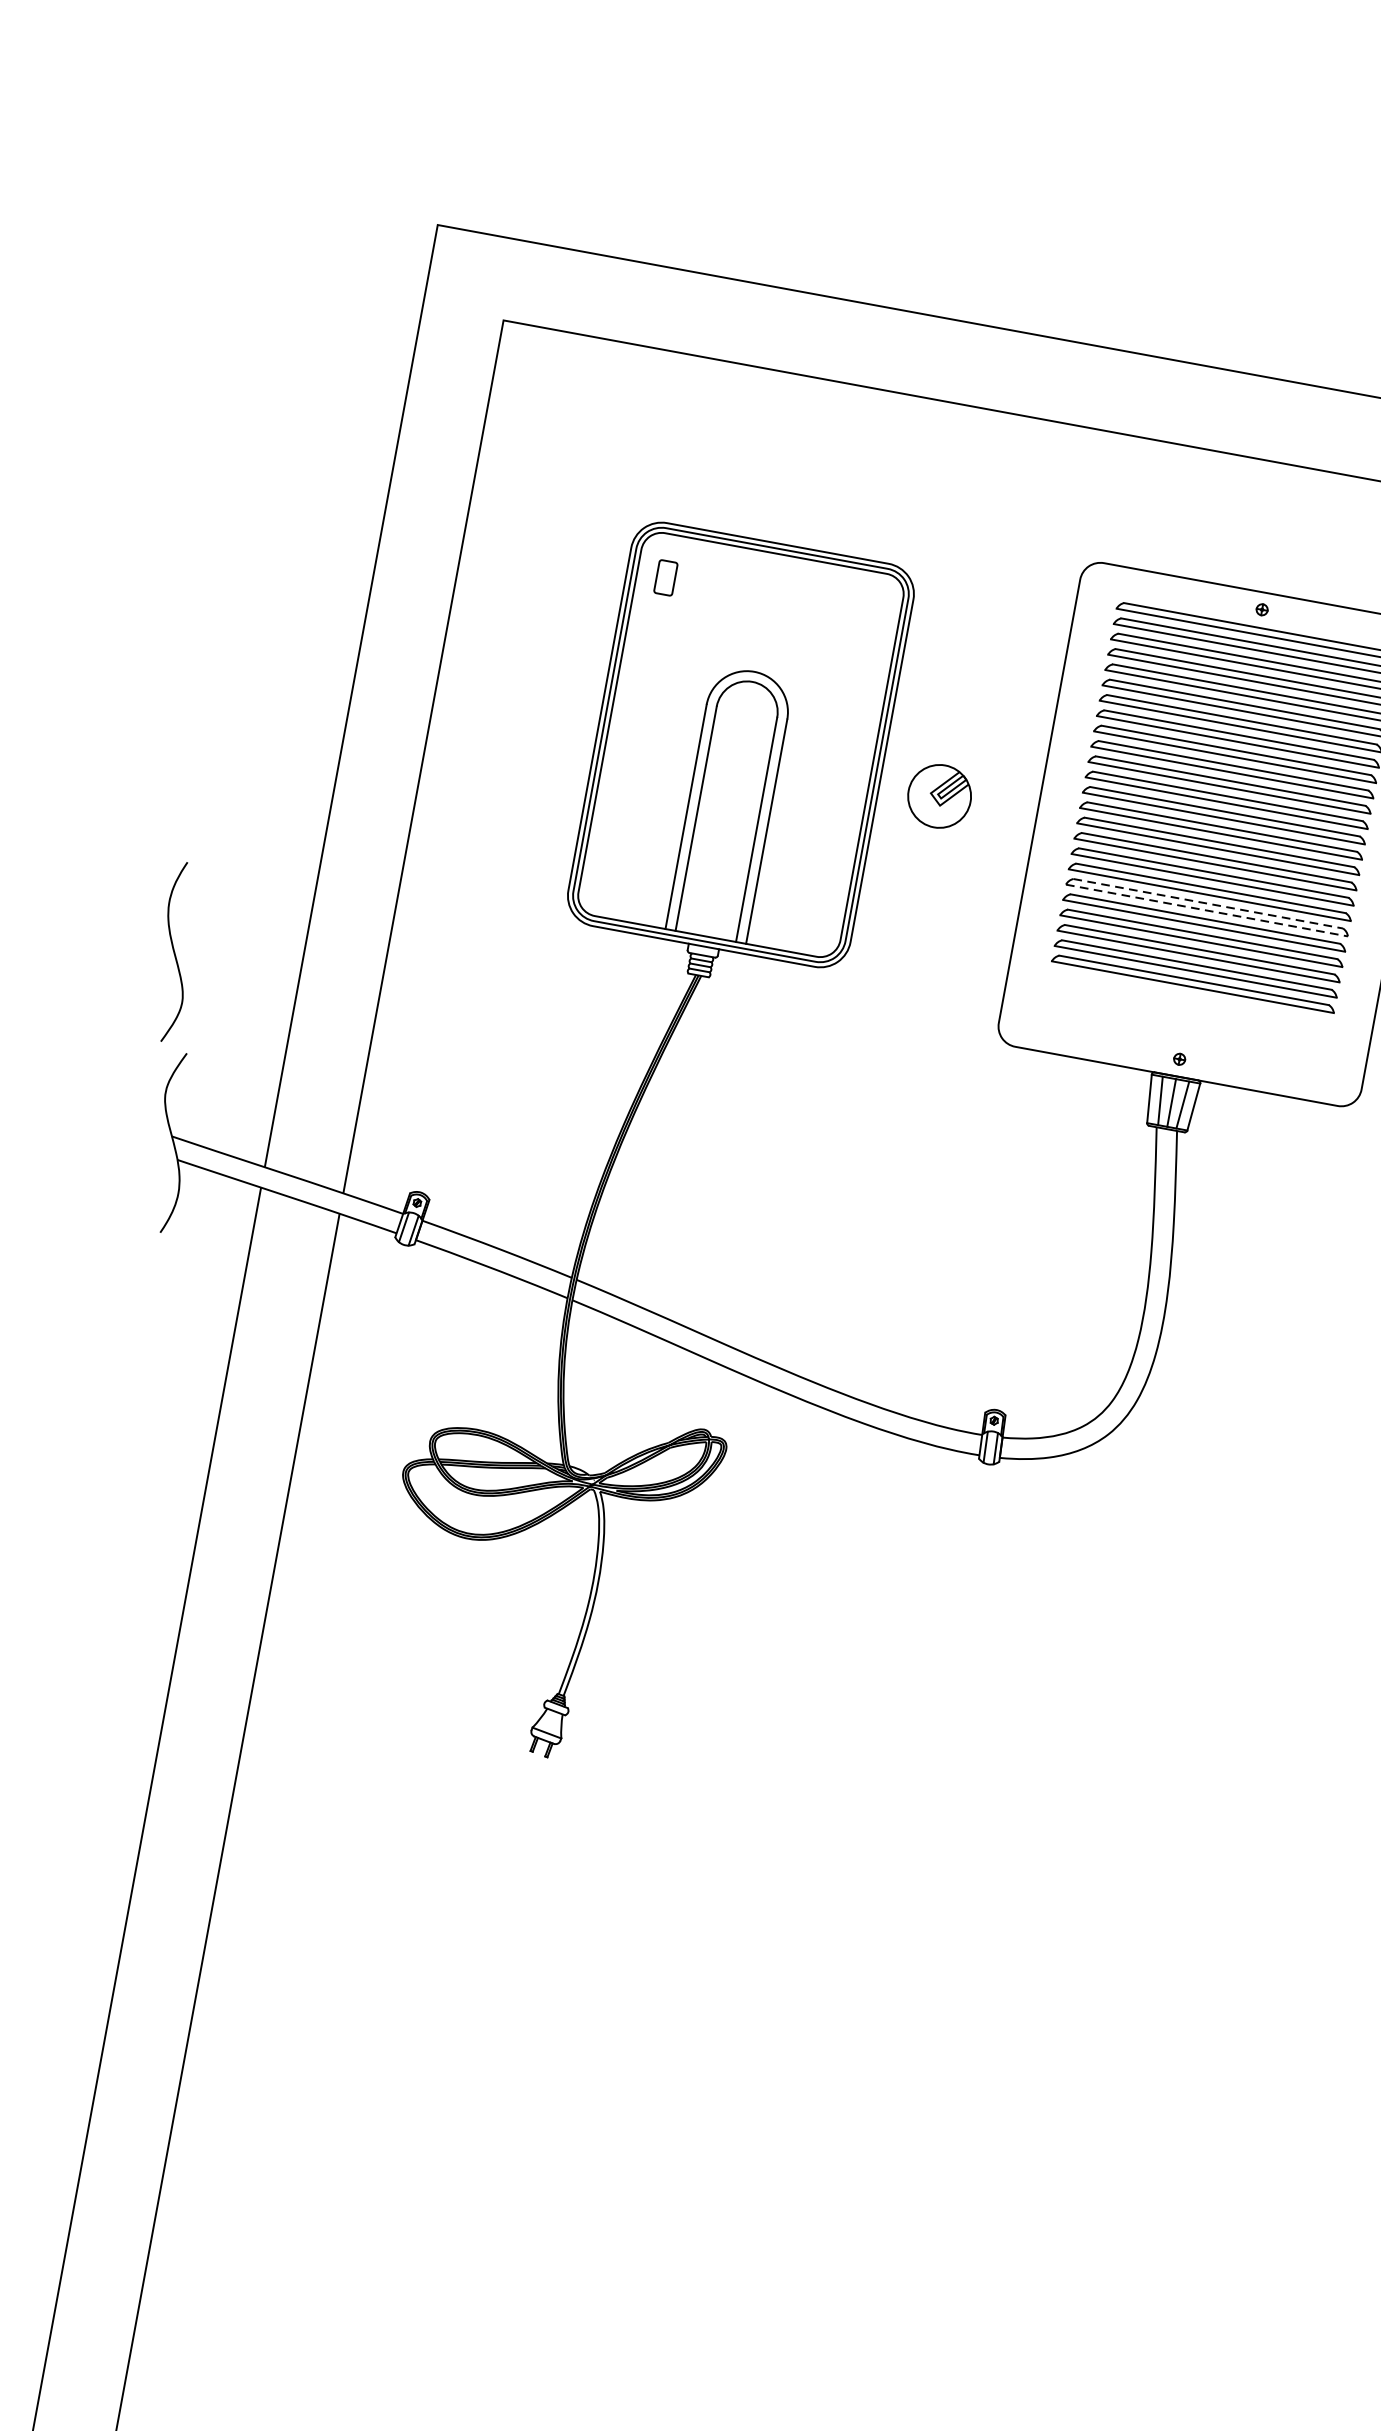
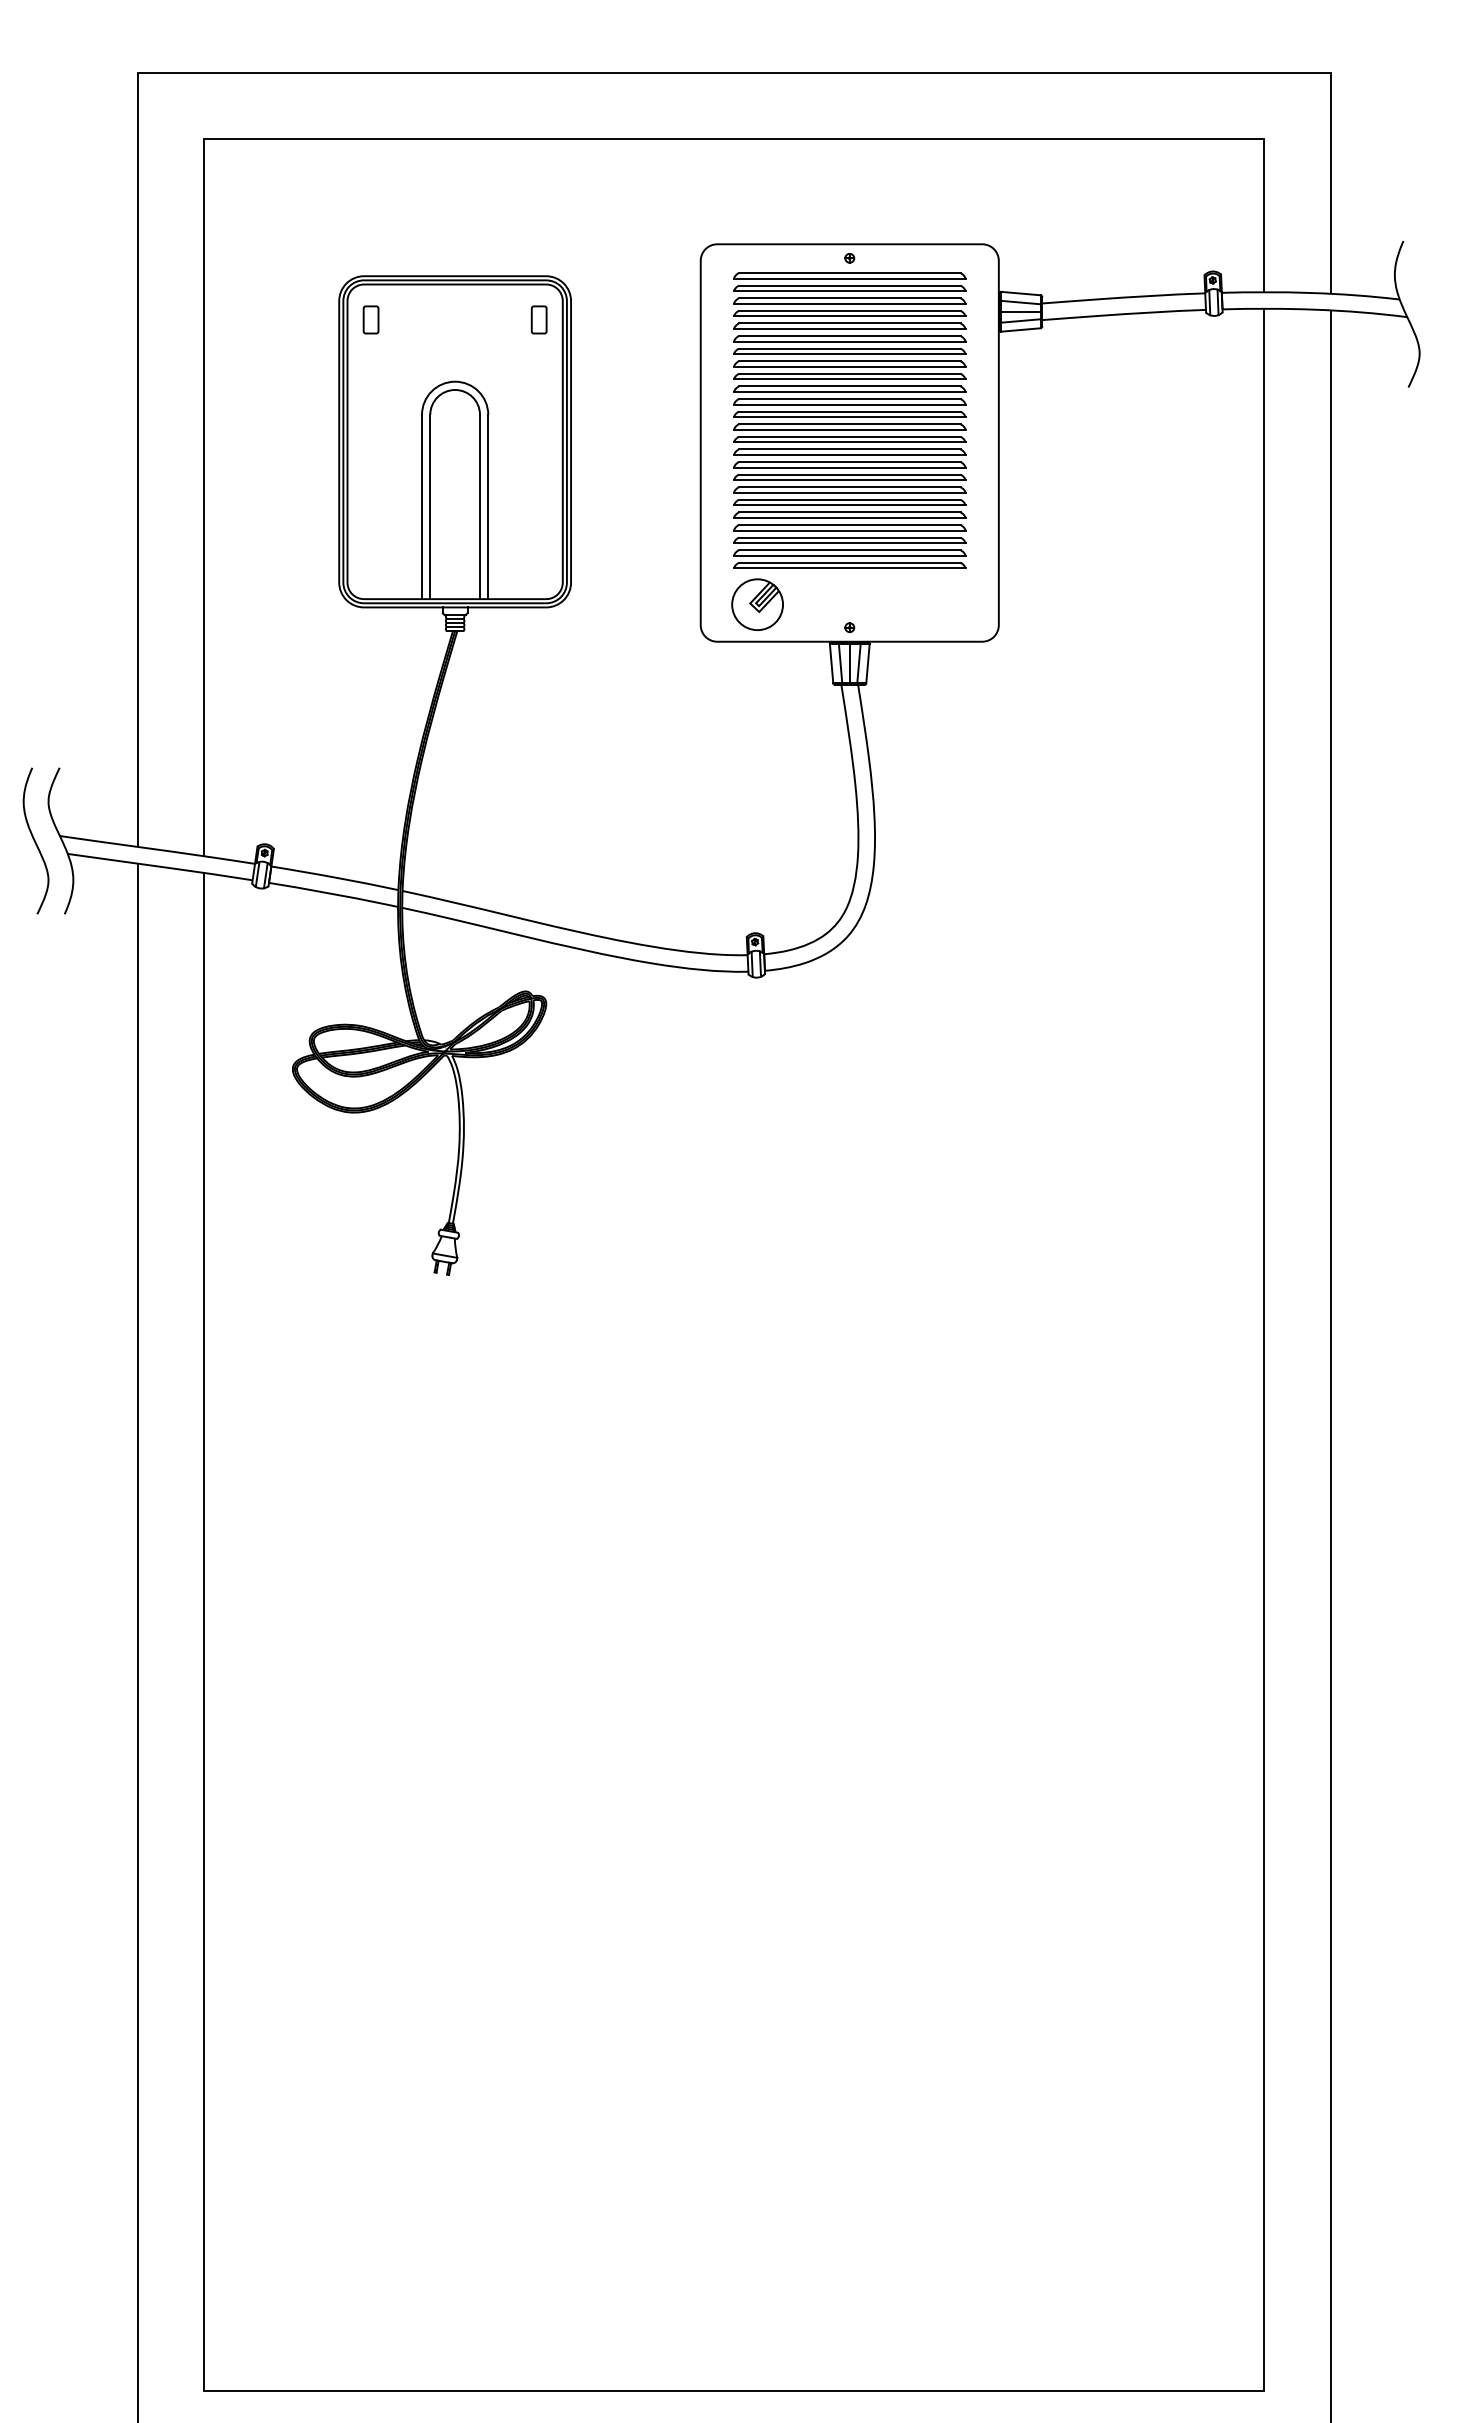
part: (869, 614) -> (538, 319), added
part: (939, 796) -> (757, 604), moved
line: (1207, 903) -> (849, 499), dashed -> solid
line: (1206, 910) -> (849, 505), dashed -> solid
curve: (175, 951) -> (35, 840), moved

